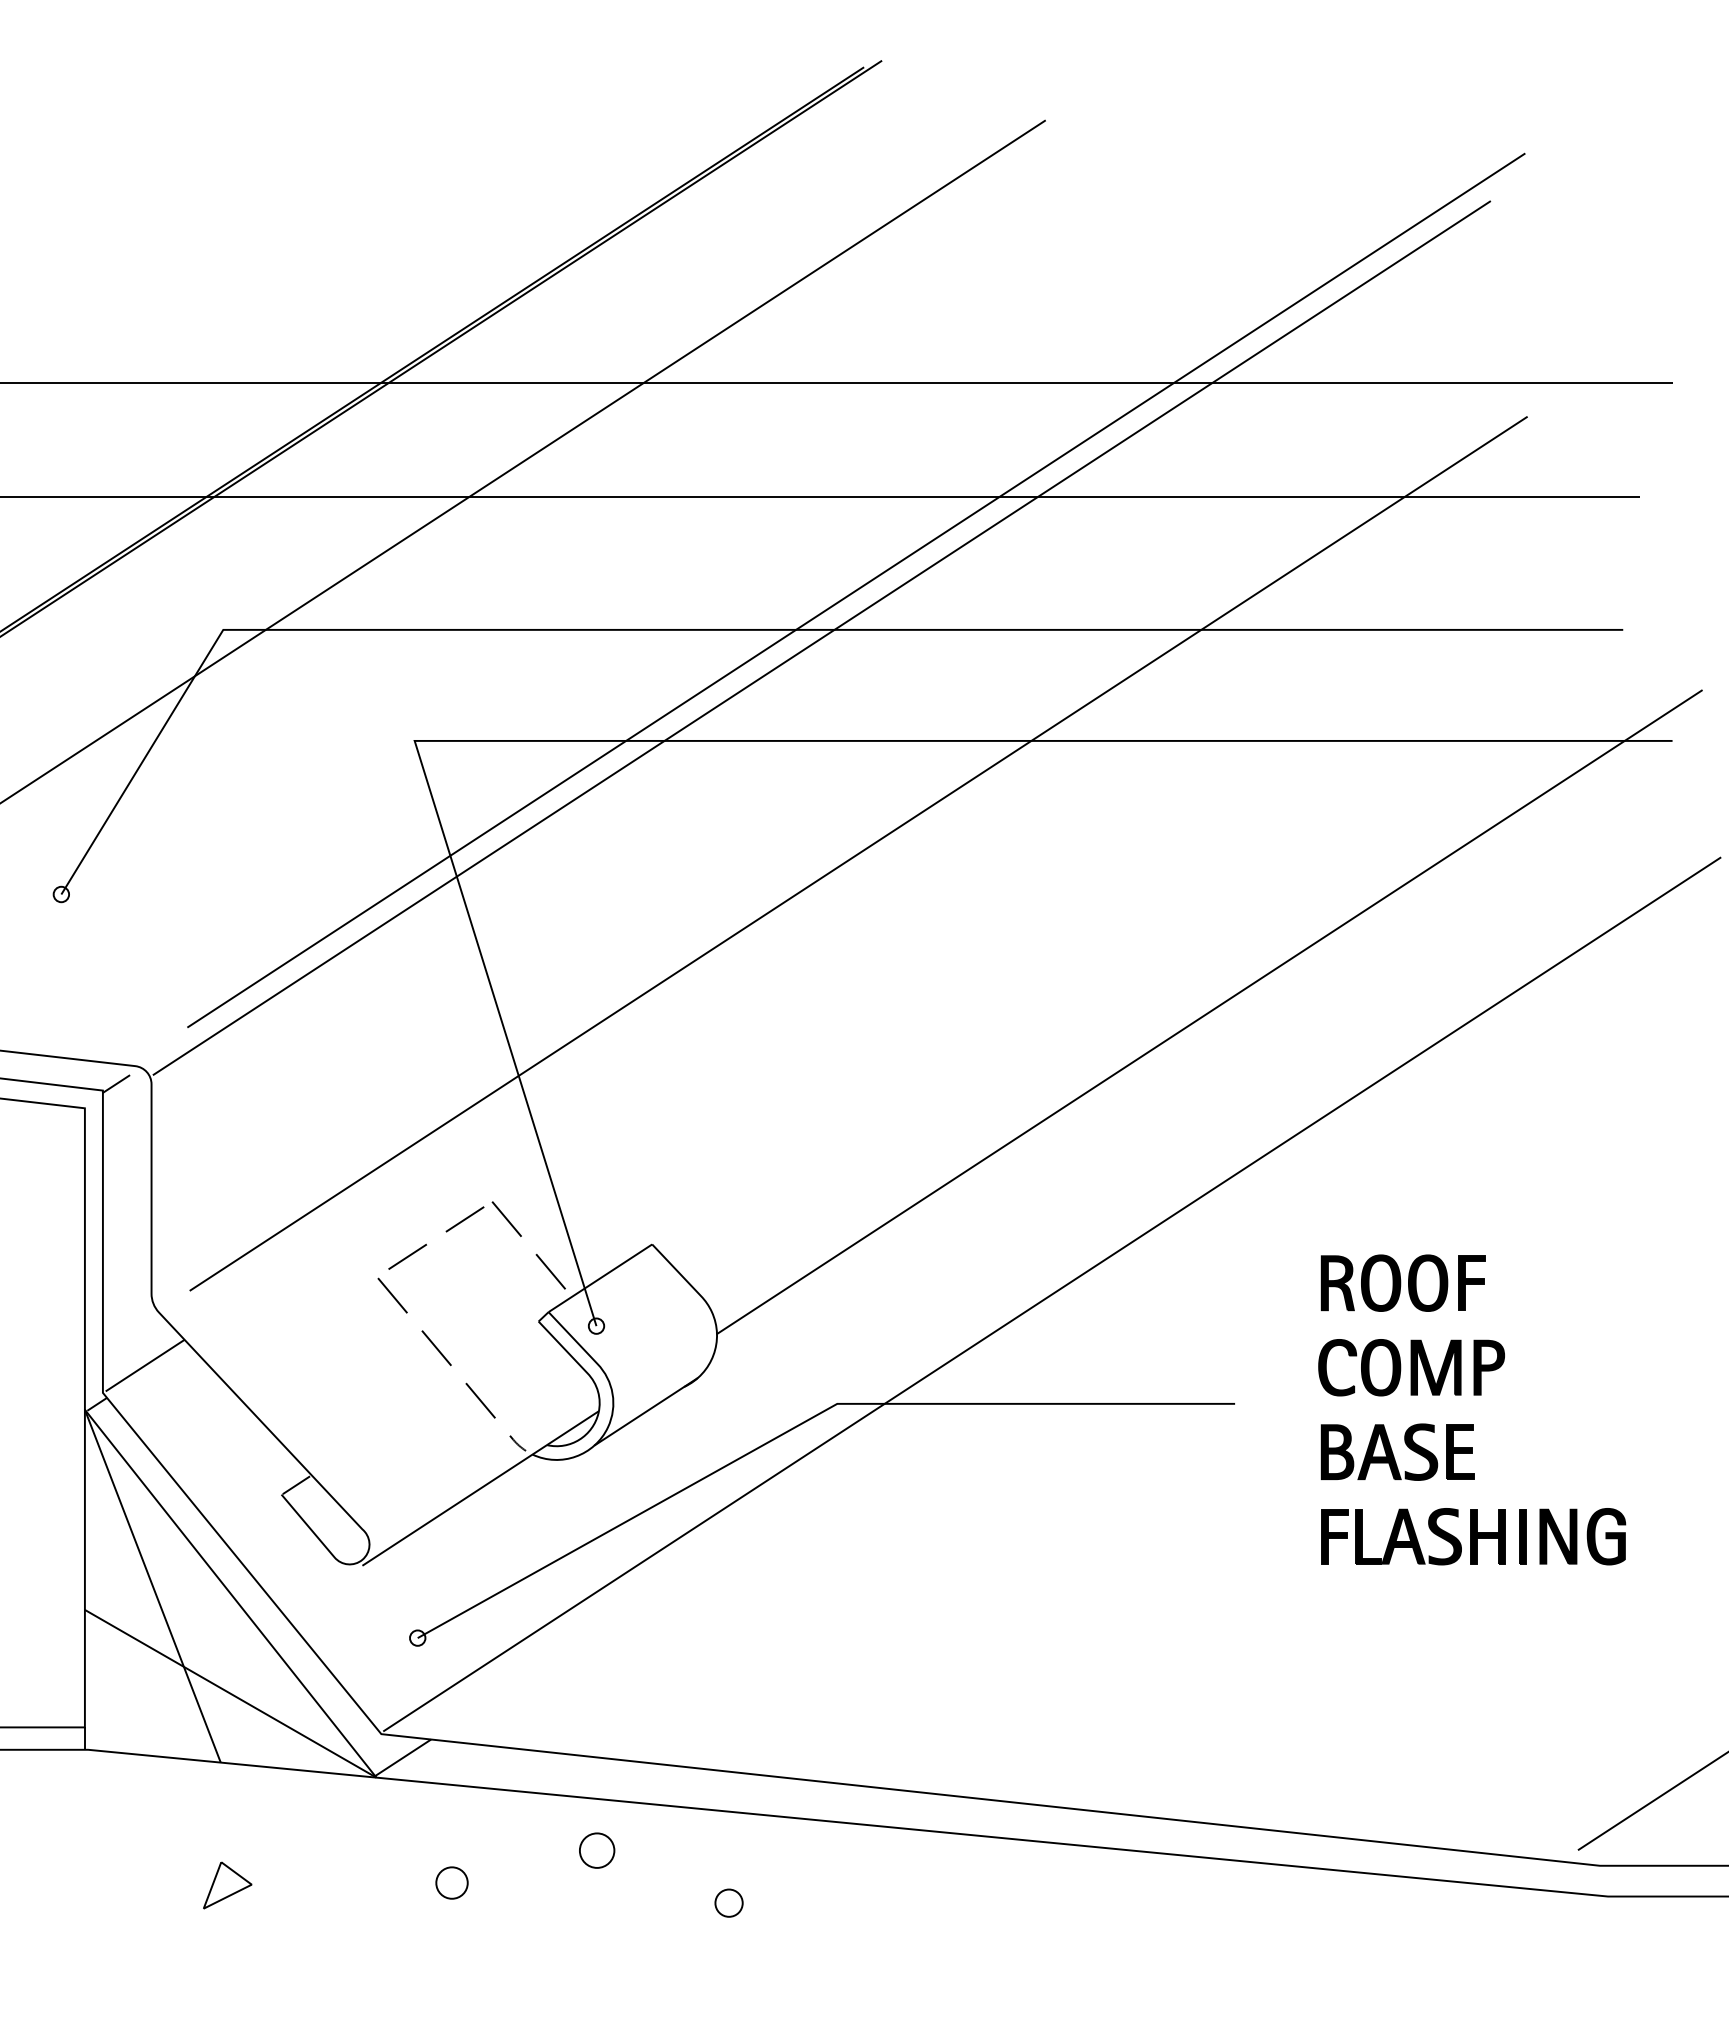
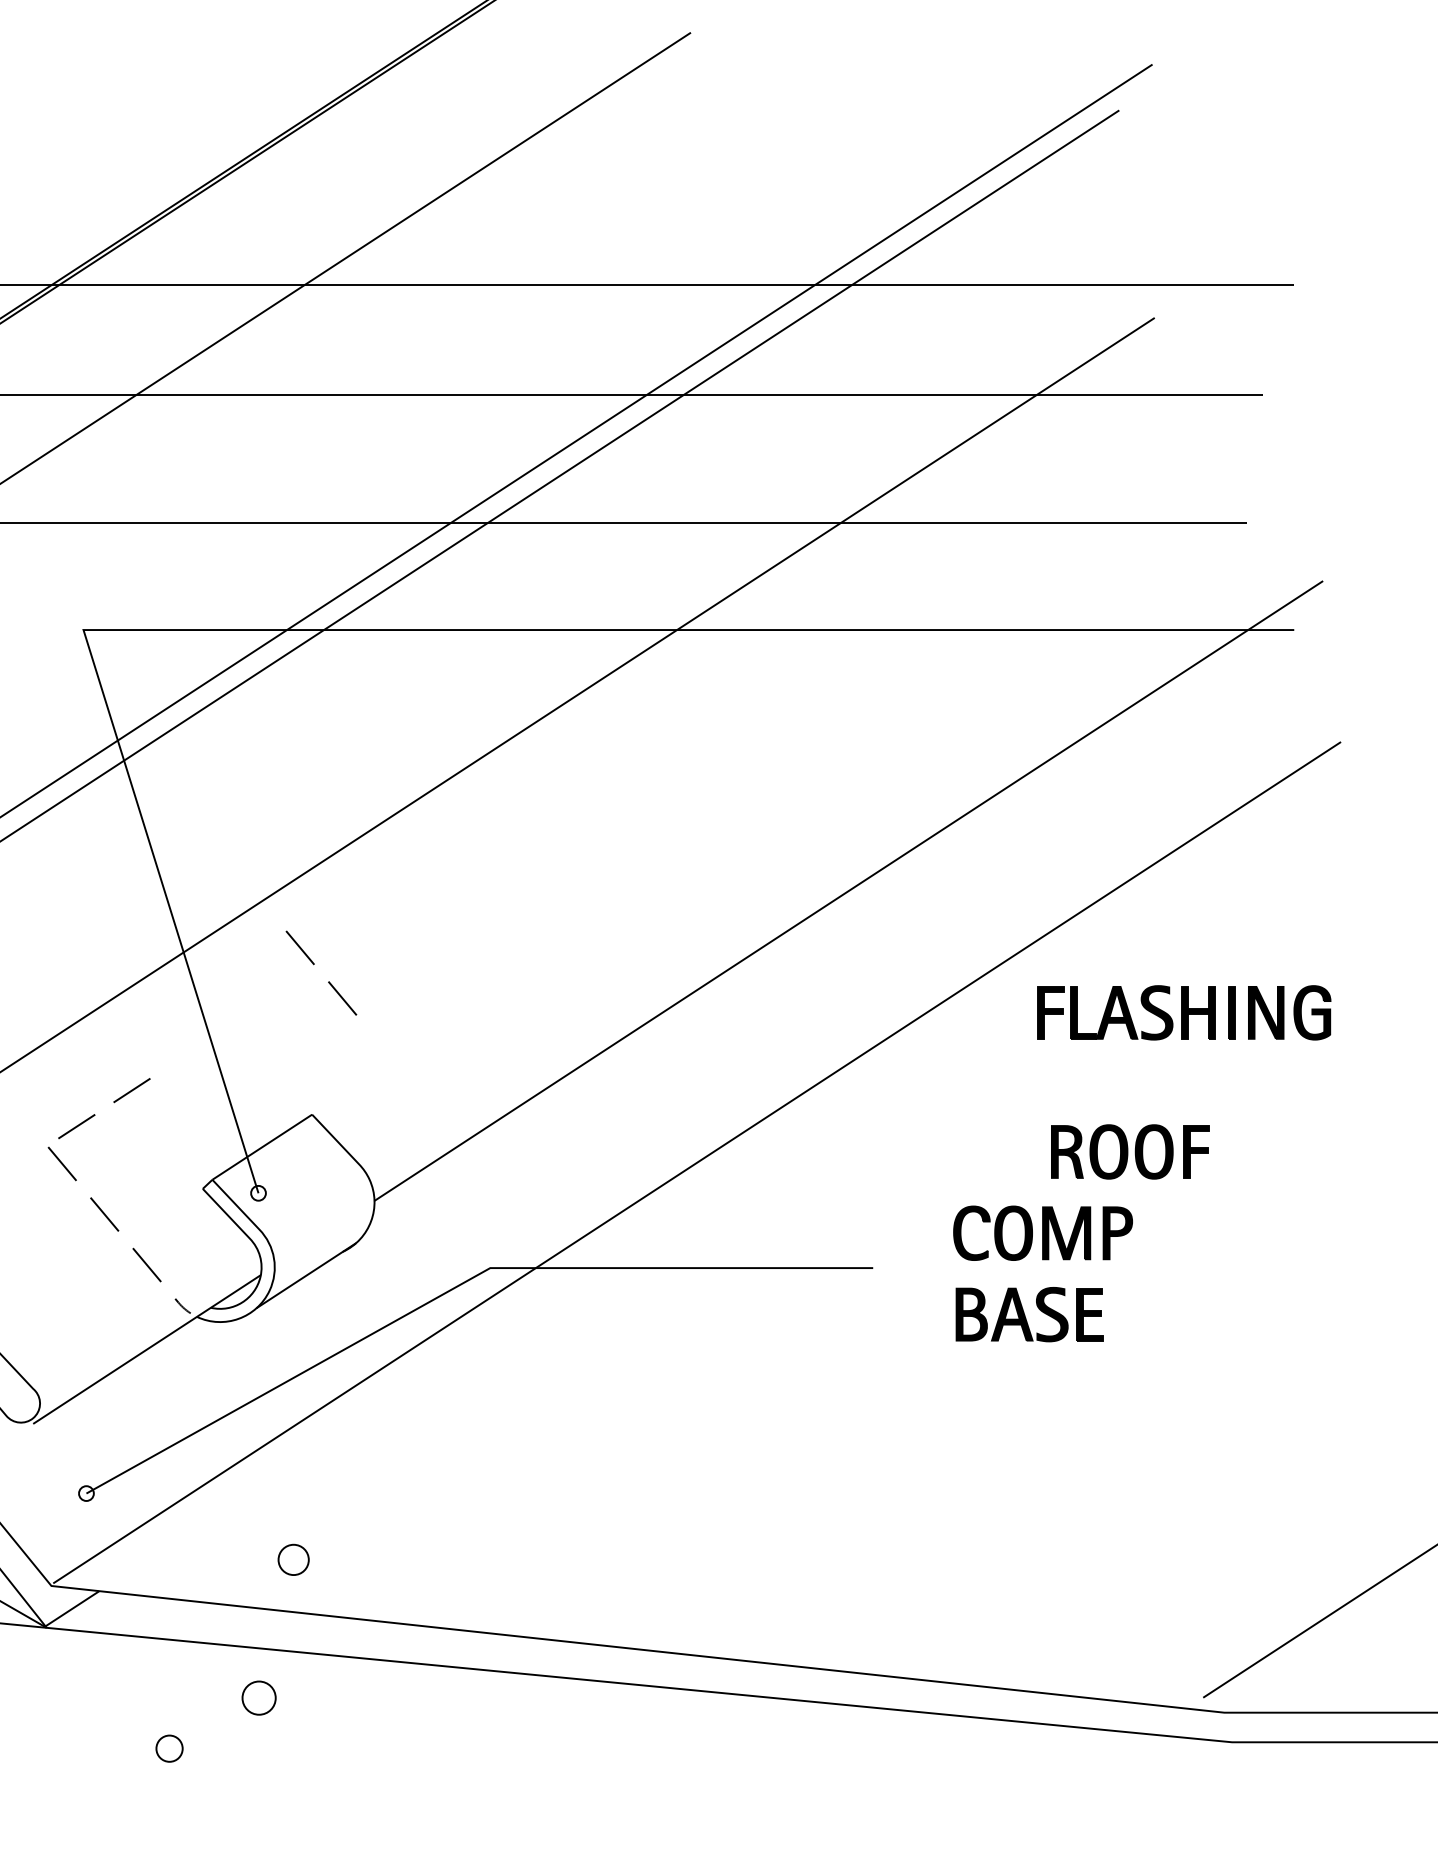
part: (521, 1236) -> (314, 964), moved
part: (1402, 1282) -> (1129, 1151), moved
part: (1473, 1536) -> (1184, 1012), moved
part: (451, 1882) -> (293, 1559), moved
part: (728, 1902) -> (169, 1748), moved

